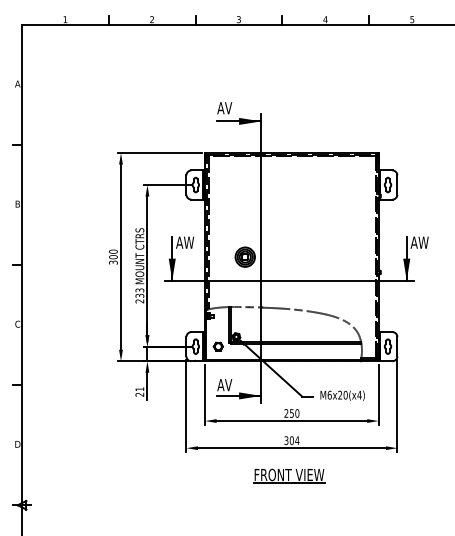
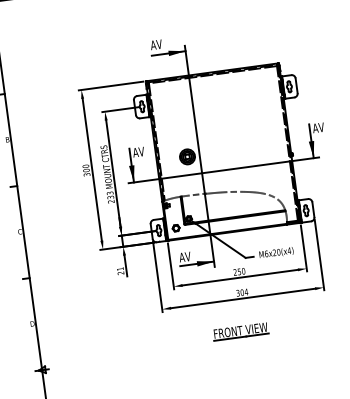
text: (188, 242) -> (142, 151), AW -> AV
text: (423, 242) -> (322, 127), AW -> AV
part: (289, 475) -> (240, 331), moved

